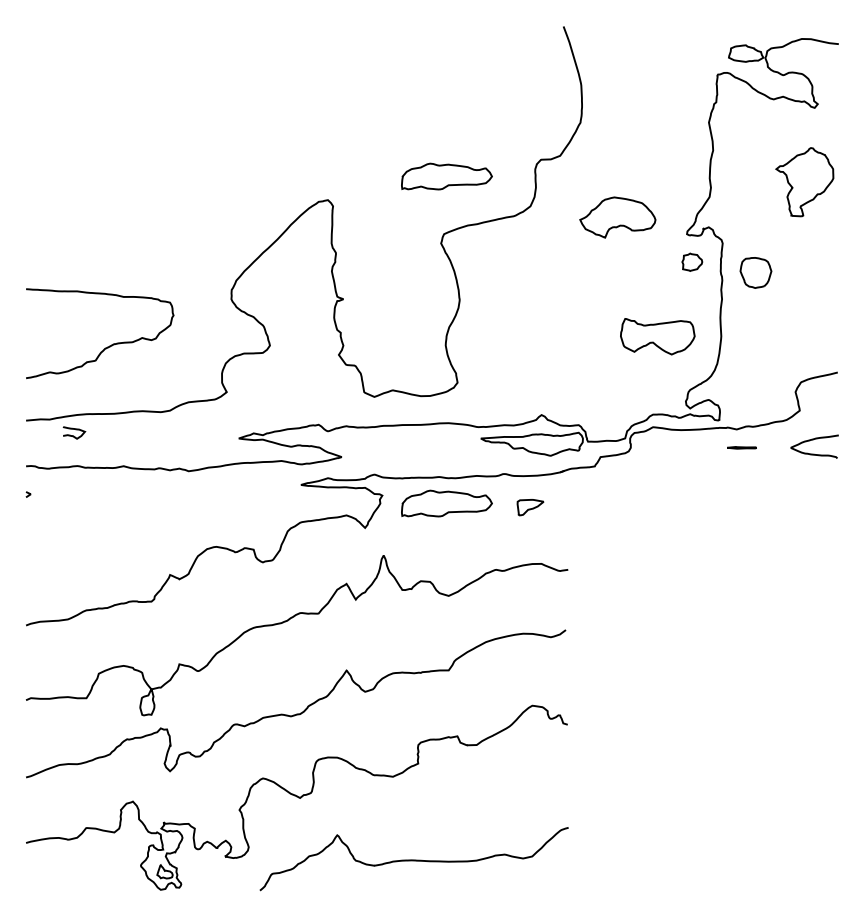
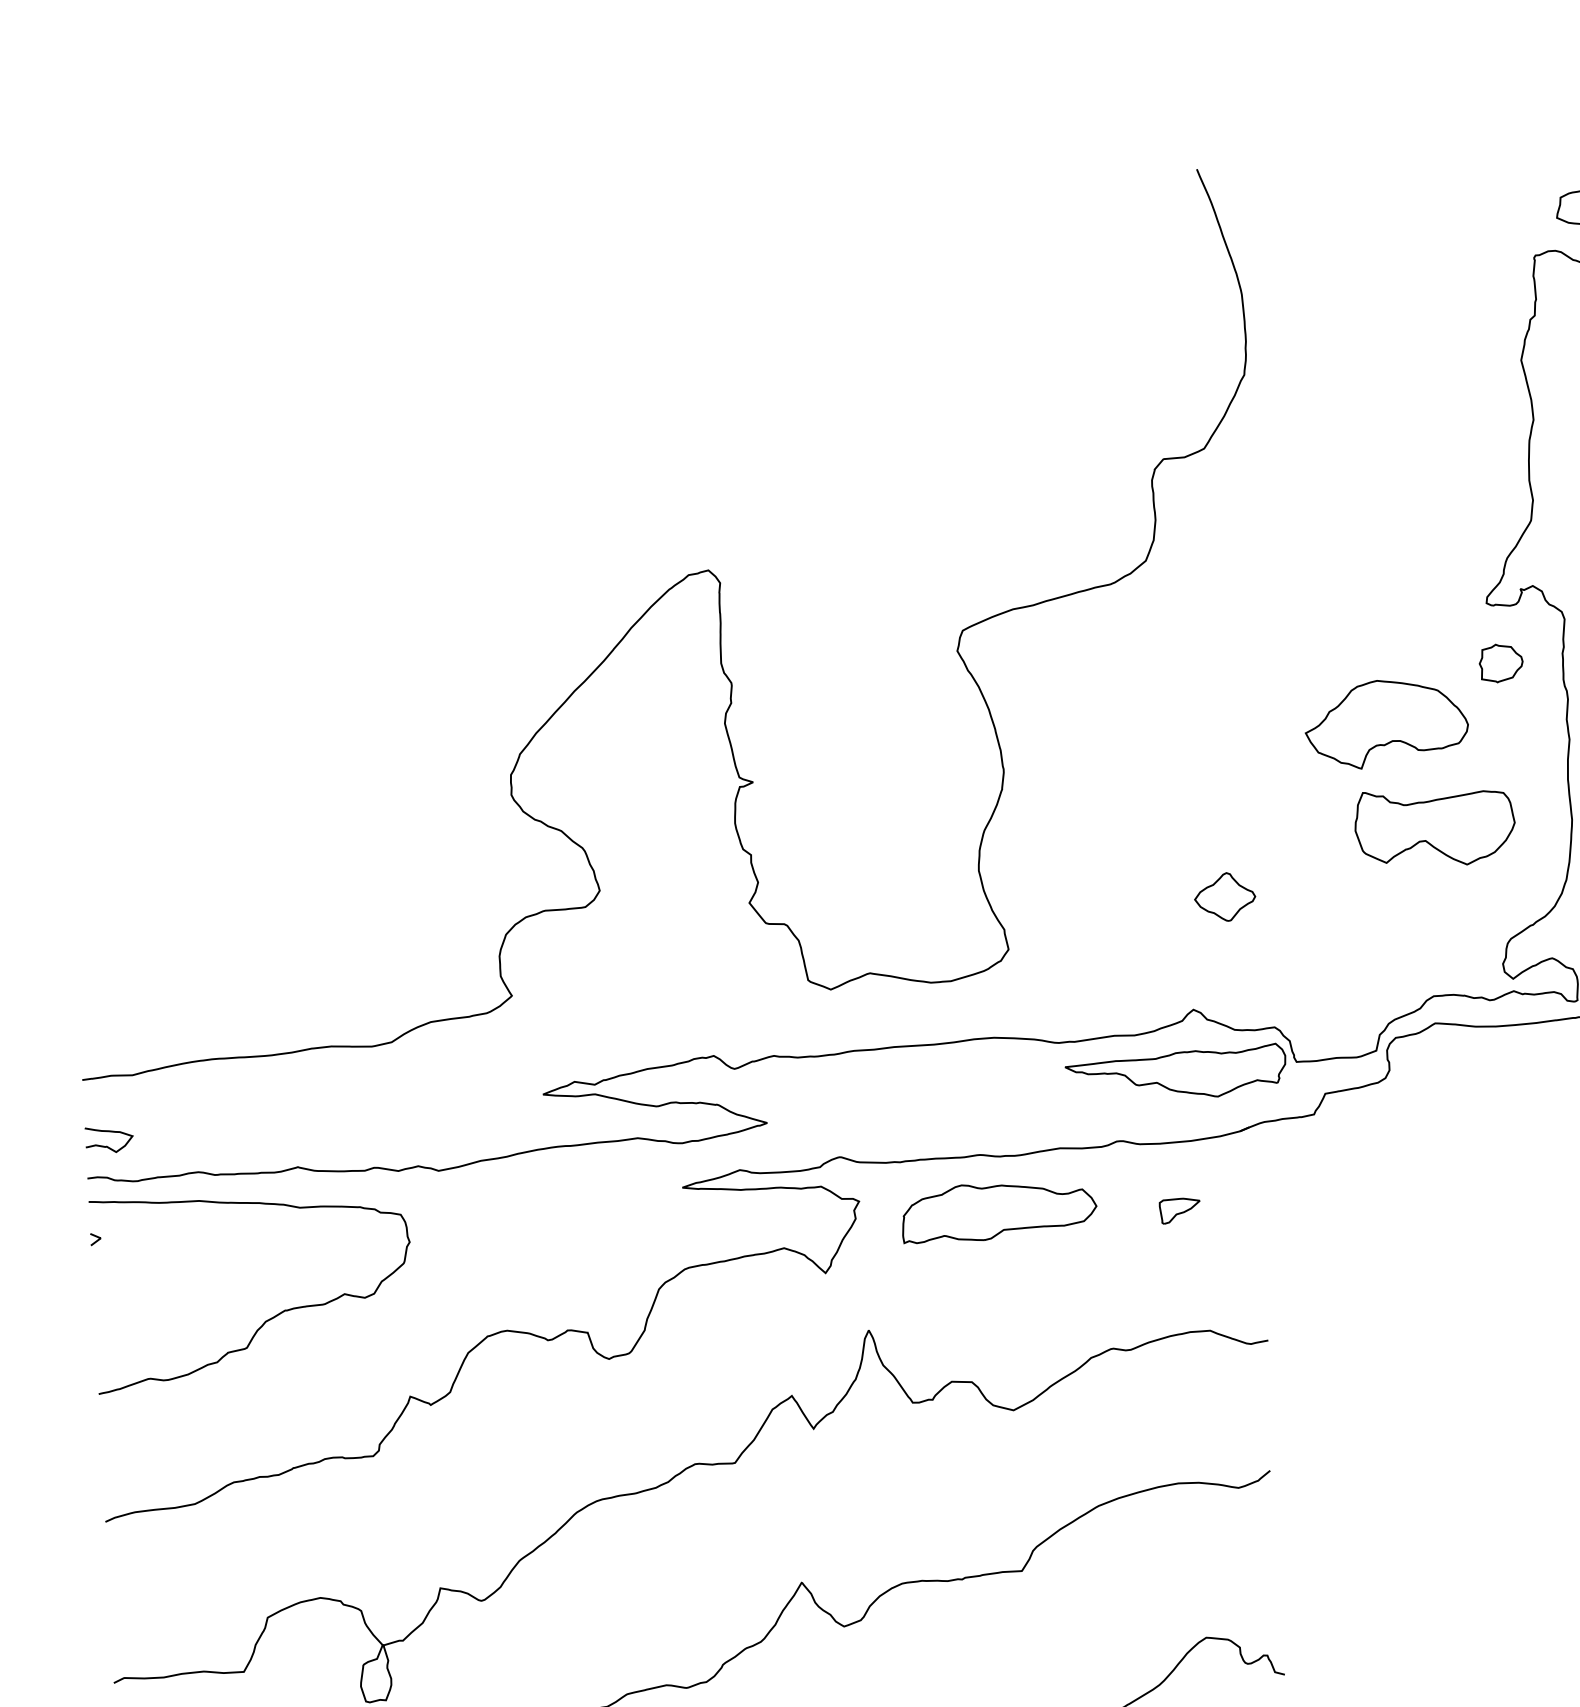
part: (446, 176) -> (961, 506), removed
part: (617, 217) -> (1385, 723), moved
curve: (107, 346) -> (270, 1316), moved
part: (558, 363) -> (1224, 896), added
curve: (75, 430) -> (111, 1134), moved
part: (530, 507) -> (1179, 1210), size x0.71

